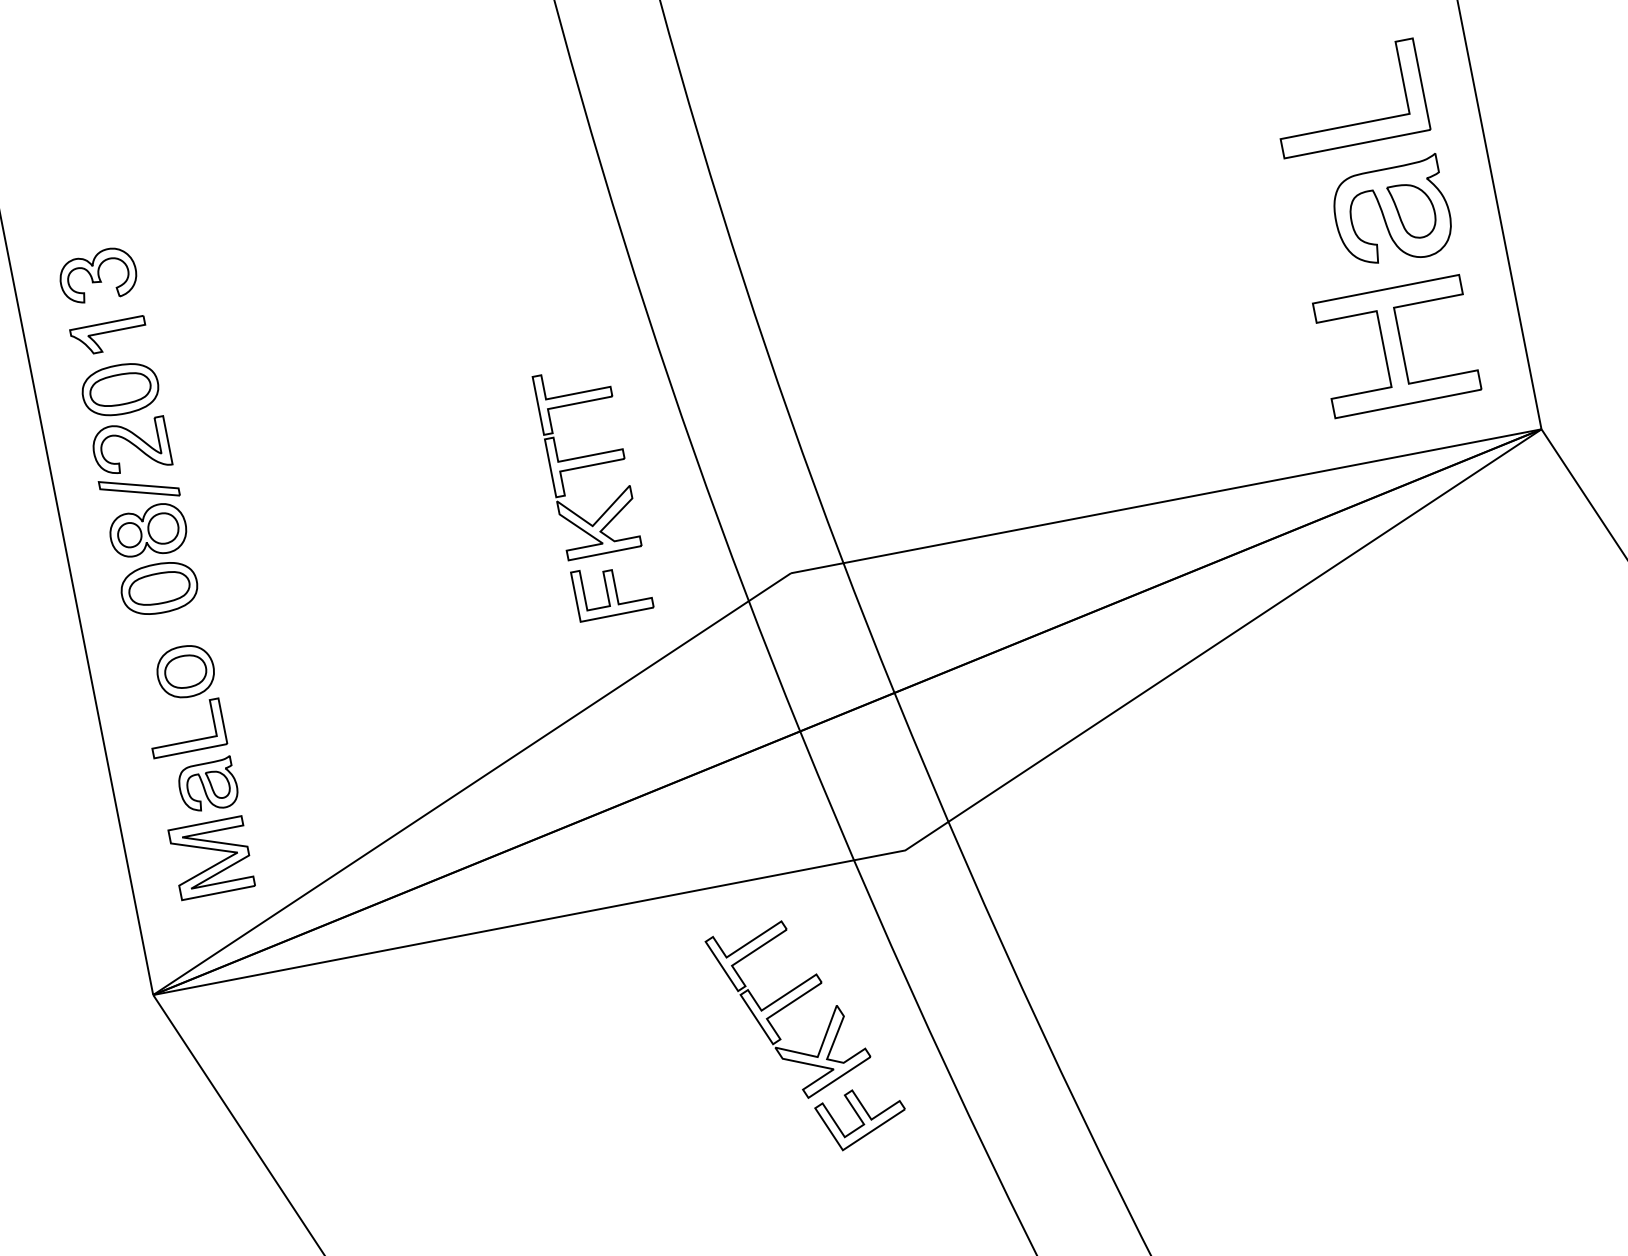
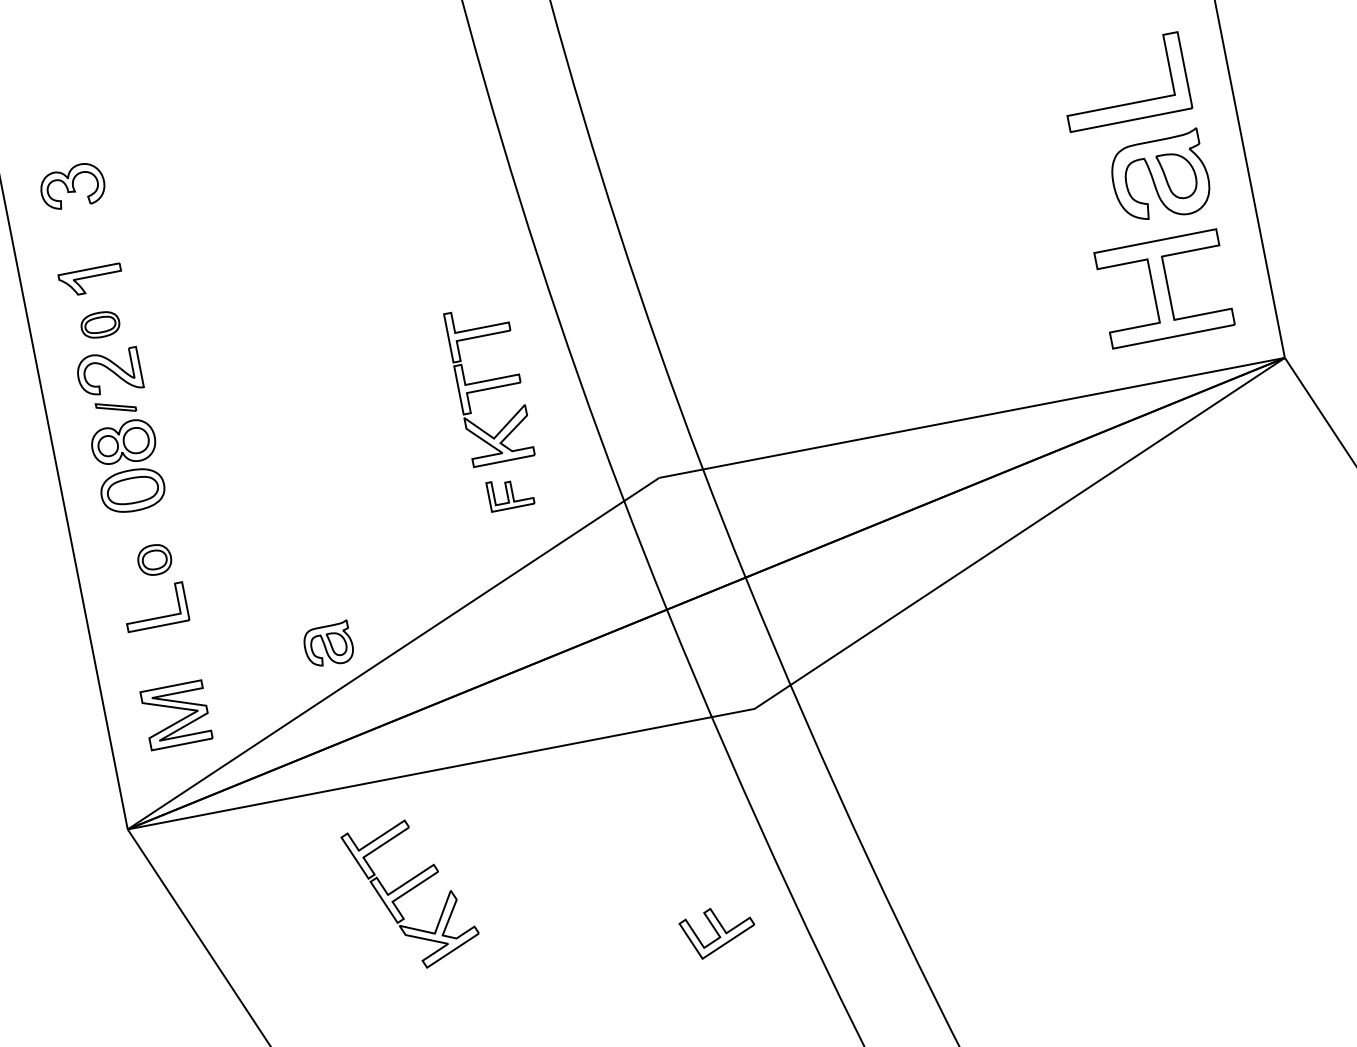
part: (98, 275) -> (72, 186), moved
part: (120, 389) -> (100, 324), size x0.6
part: (138, 488) -> (115, 407), size x0.6
part: (612, 595) -> (510, 496), size x0.7
part: (185, 671) -> (154, 559), size x0.7
part: (208, 783) -> (328, 643), moved
part: (787, 1009) -> (409, 893), moved

